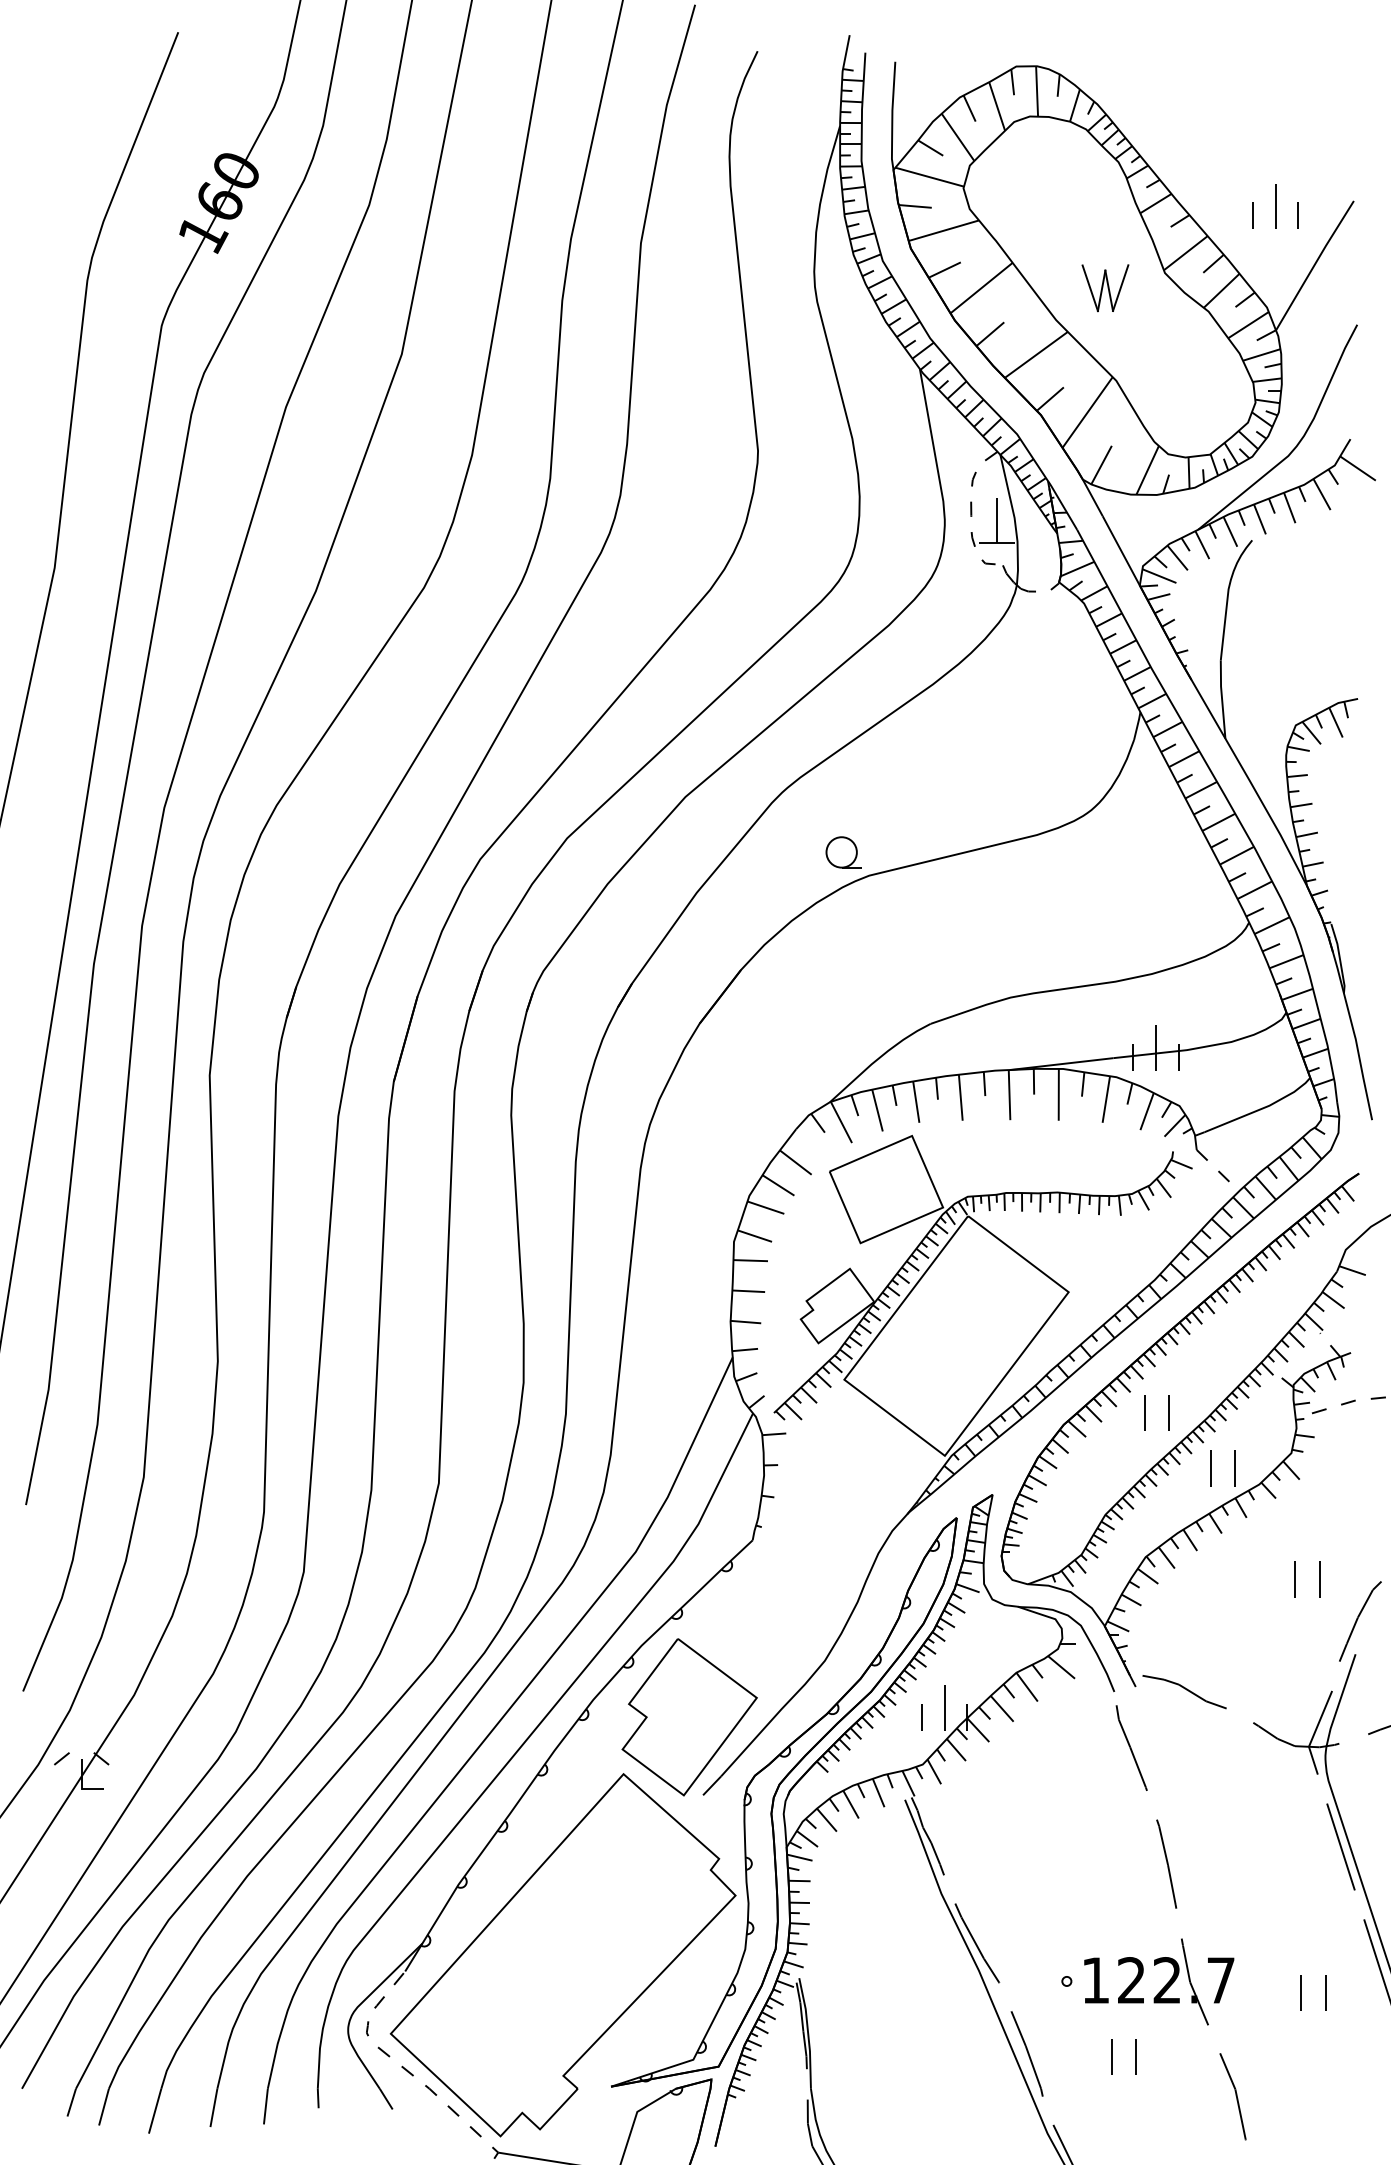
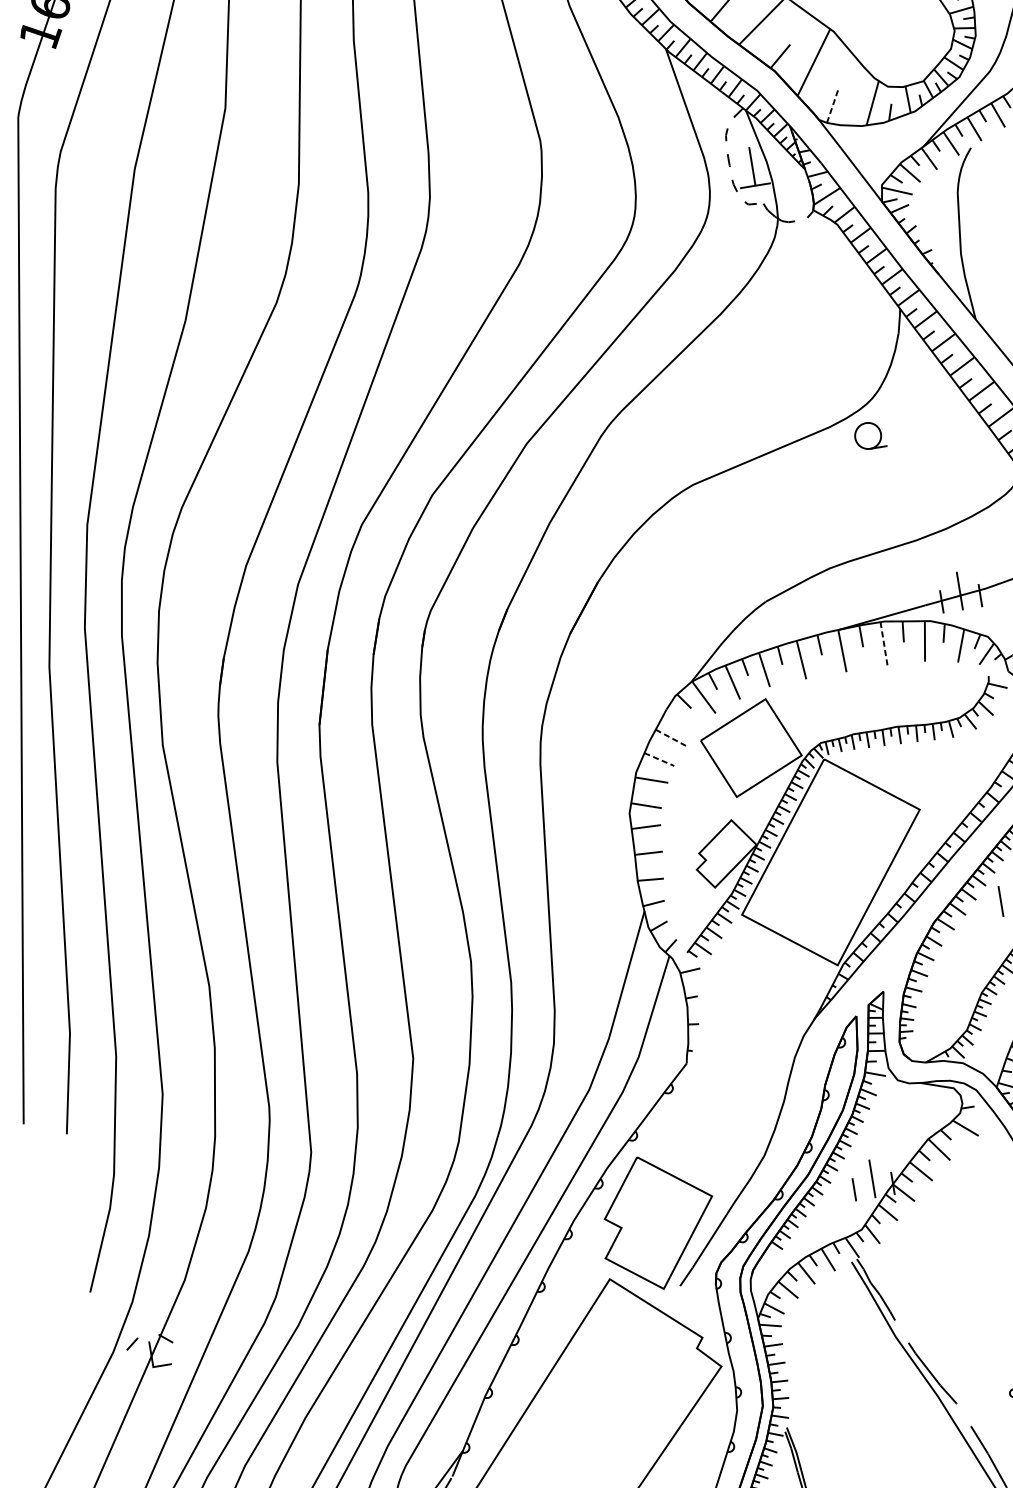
line: (1101, 465) -> (833, 105), solid -> dashed
part: (843, 852) -> (869, 435), moved
line: (1058, 1094) -> (883, 643), solid -> dashed
line: (795, 1162) -> (670, 737), solid -> dashed
line: (778, 1185) -> (659, 759), solid -> dashed

